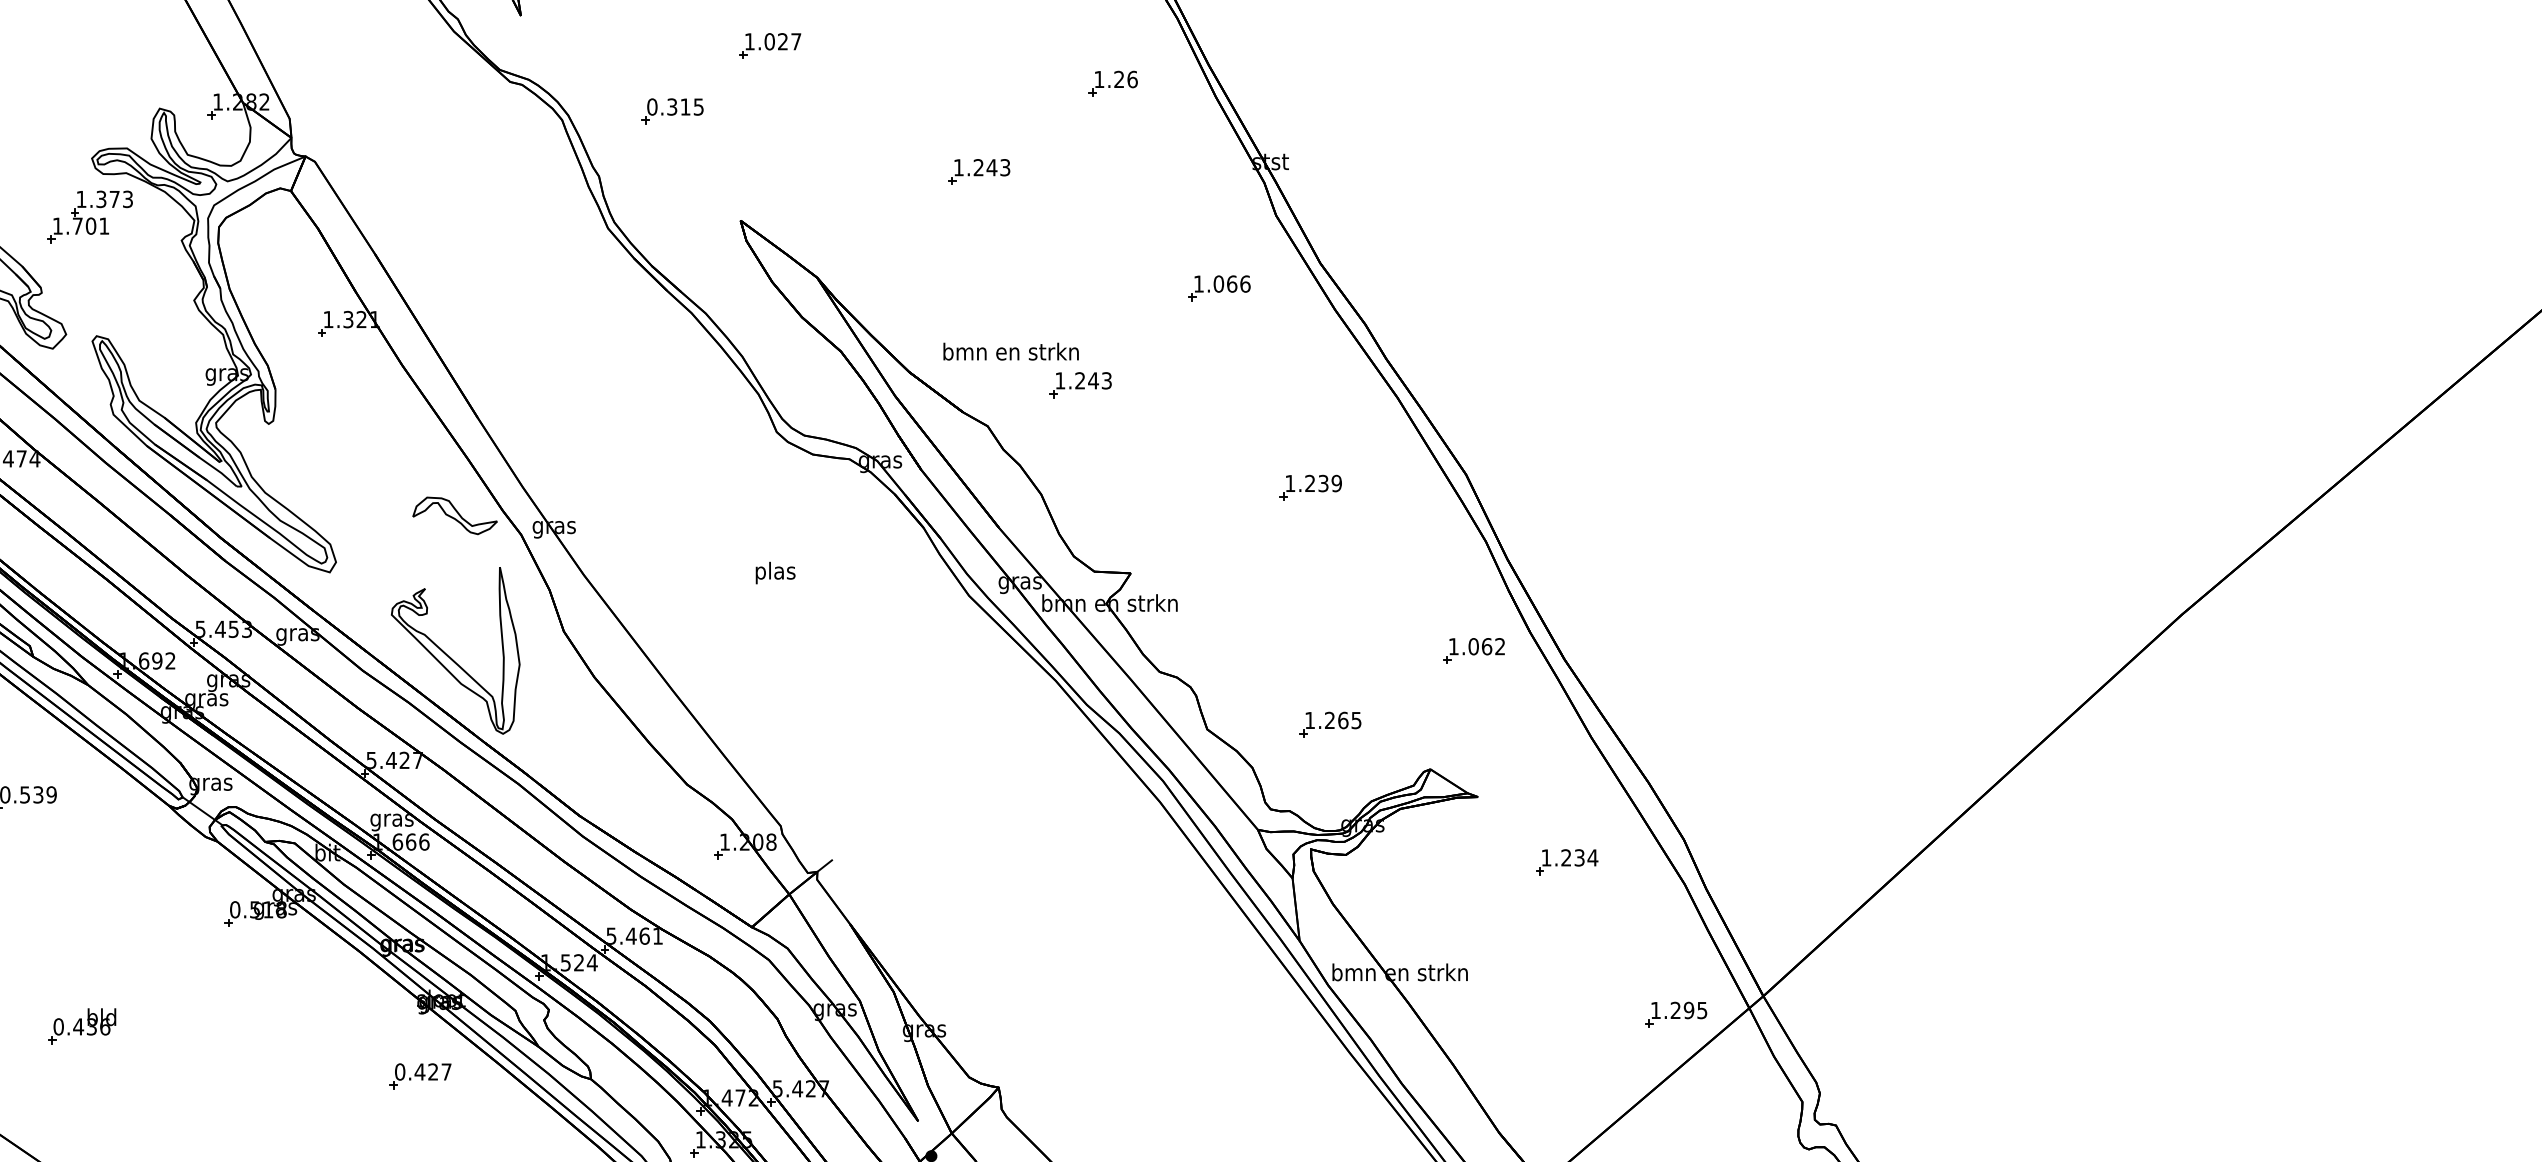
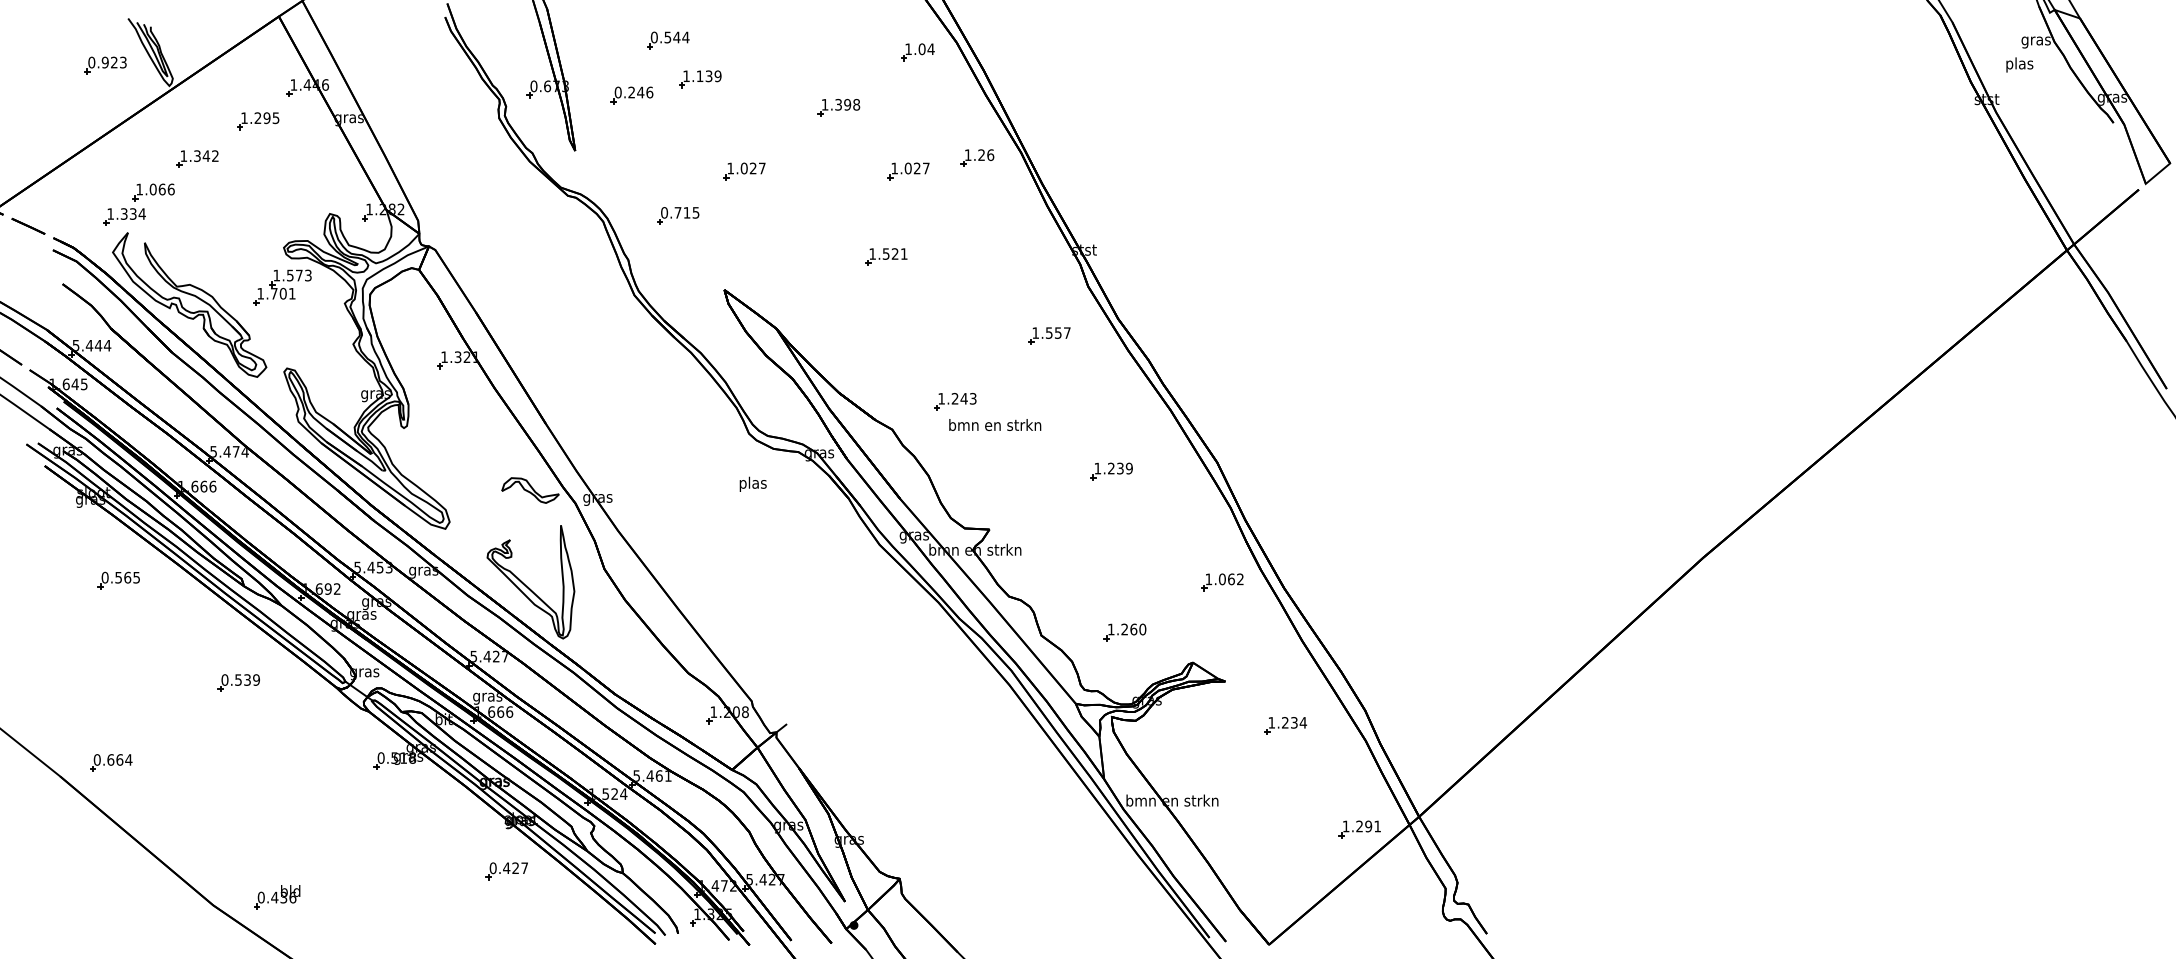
part: (1011, 46) -> (908, 171), added
part: (1113, 82) -> (977, 157), moved
text: (671, 106) -> (677, 212), 0.315 -> 0.715
text: (990, 166) -> (894, 253), 1.243 -> 1.521
text: (101, 197) -> (290, 274), 1.373 -> 1.573
text: (1230, 283) -> (1057, 332), 1.066 -> 1.557
text: (1011, 350) -> (995, 424), moved
text: (774, 571) -> (752, 483), moved
text: (1356, 720) -> (1142, 629), 1.265 -> 1.260
text: (1702, 1010) -> (1377, 826), 1.295 -> 1.291
part: (82, 1026) -> (277, 897), moved

